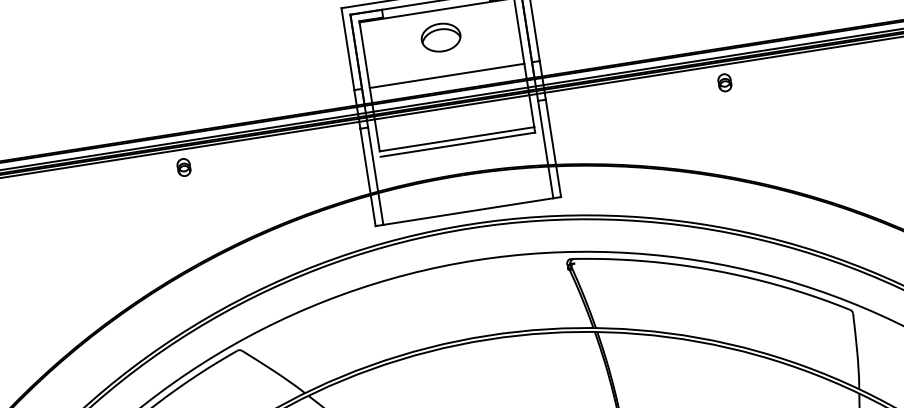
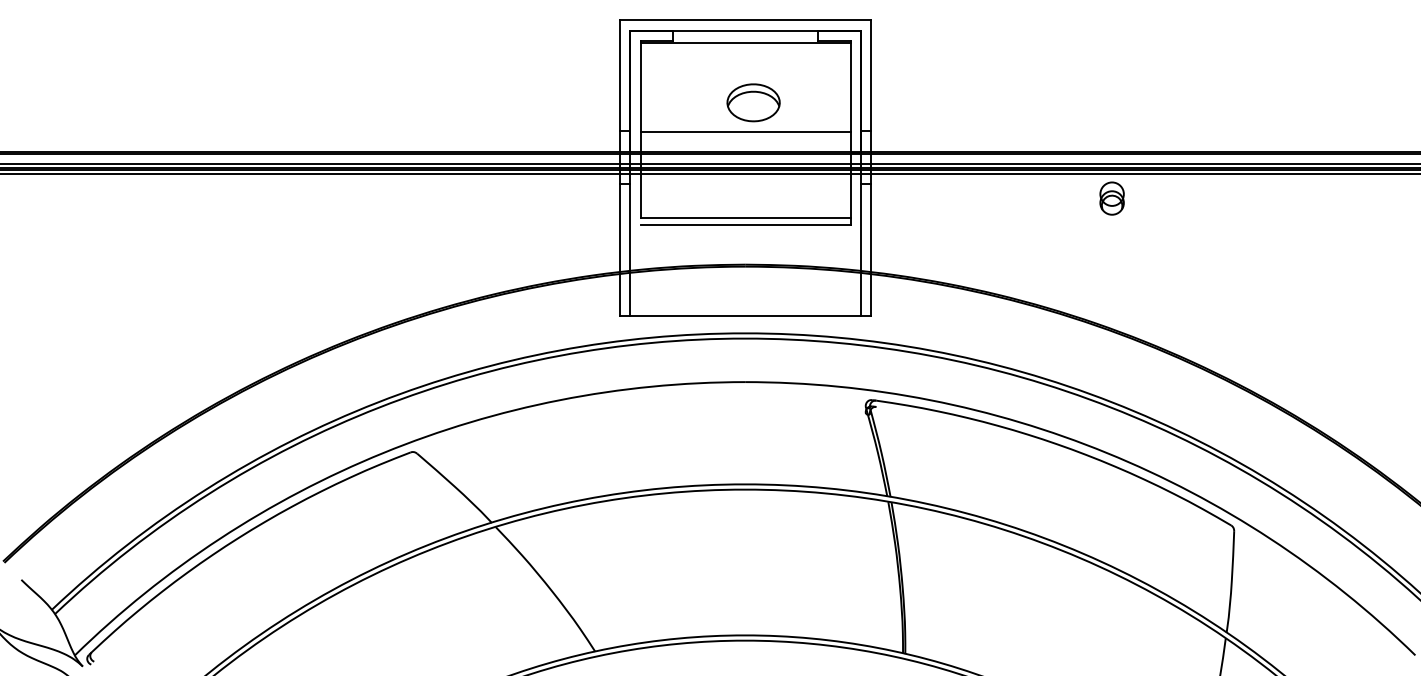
part: (440, 37) -> (753, 102), moved
part: (725, 82) -> (1112, 198), size x1.4
part: (183, 167) -> (377, 198), removed

